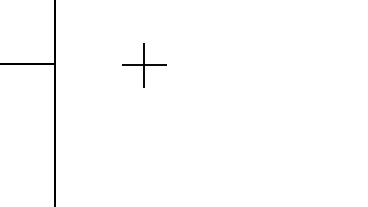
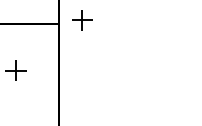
part: (145, 65) -> (82, 20), moved

